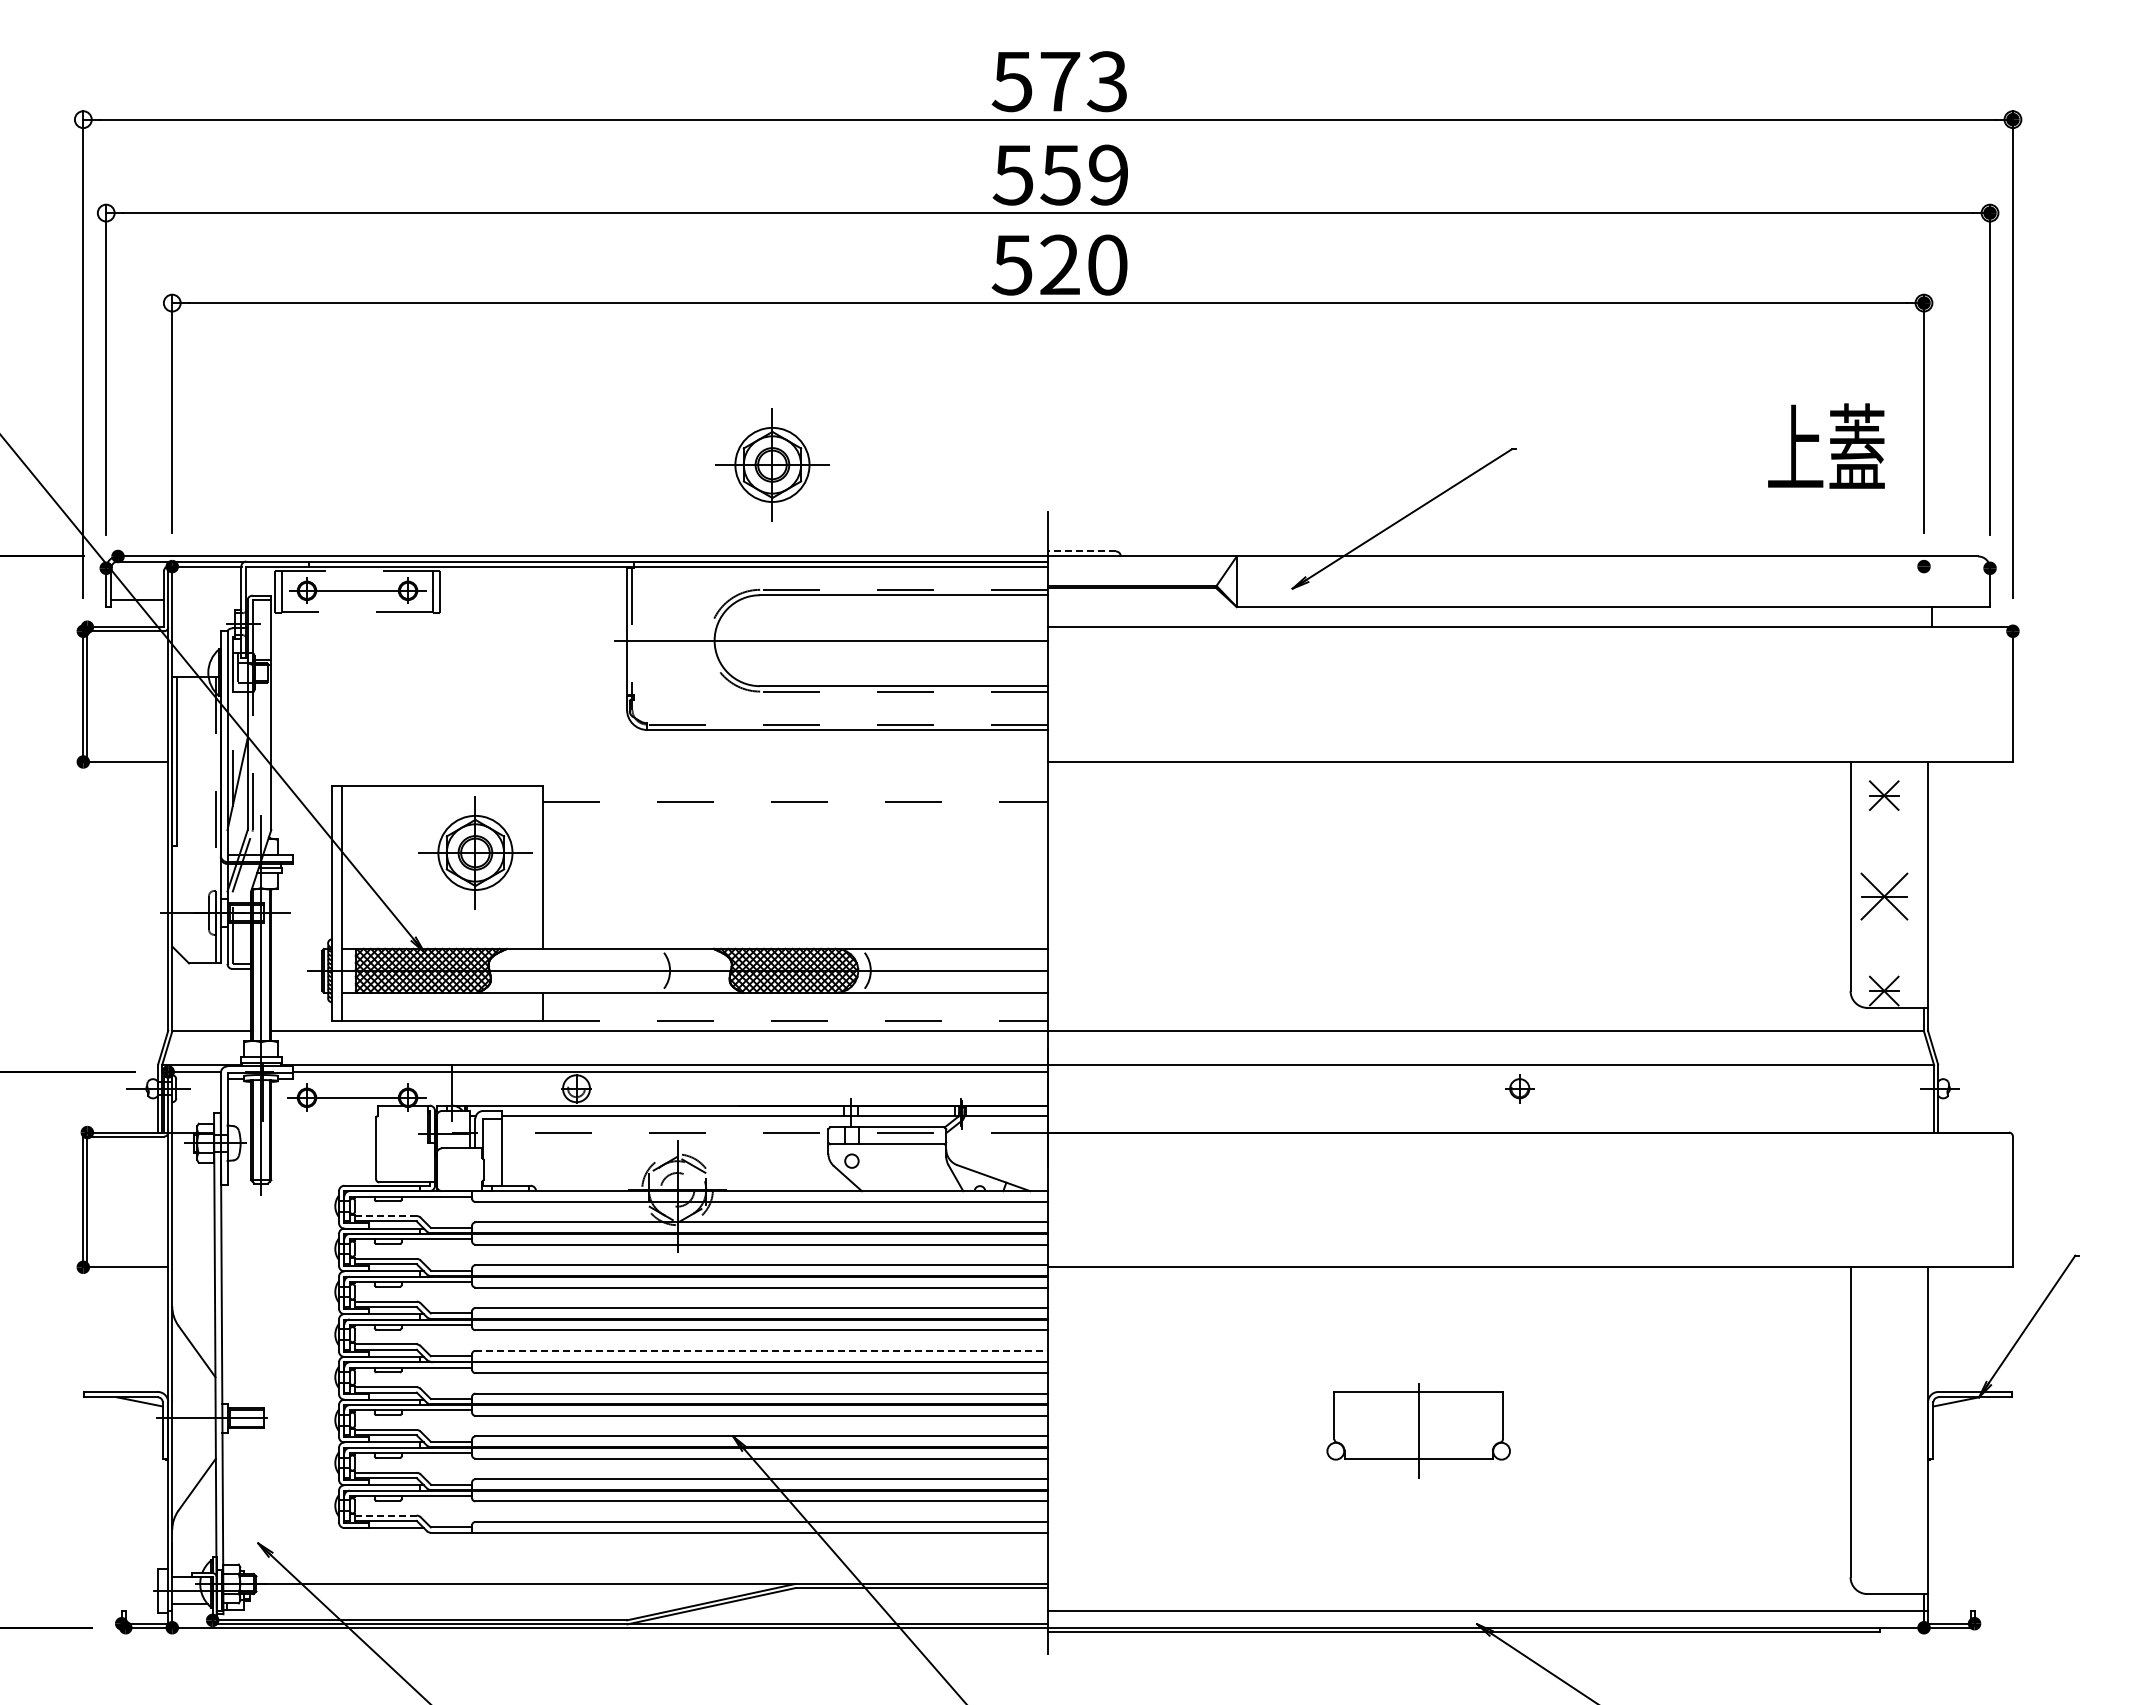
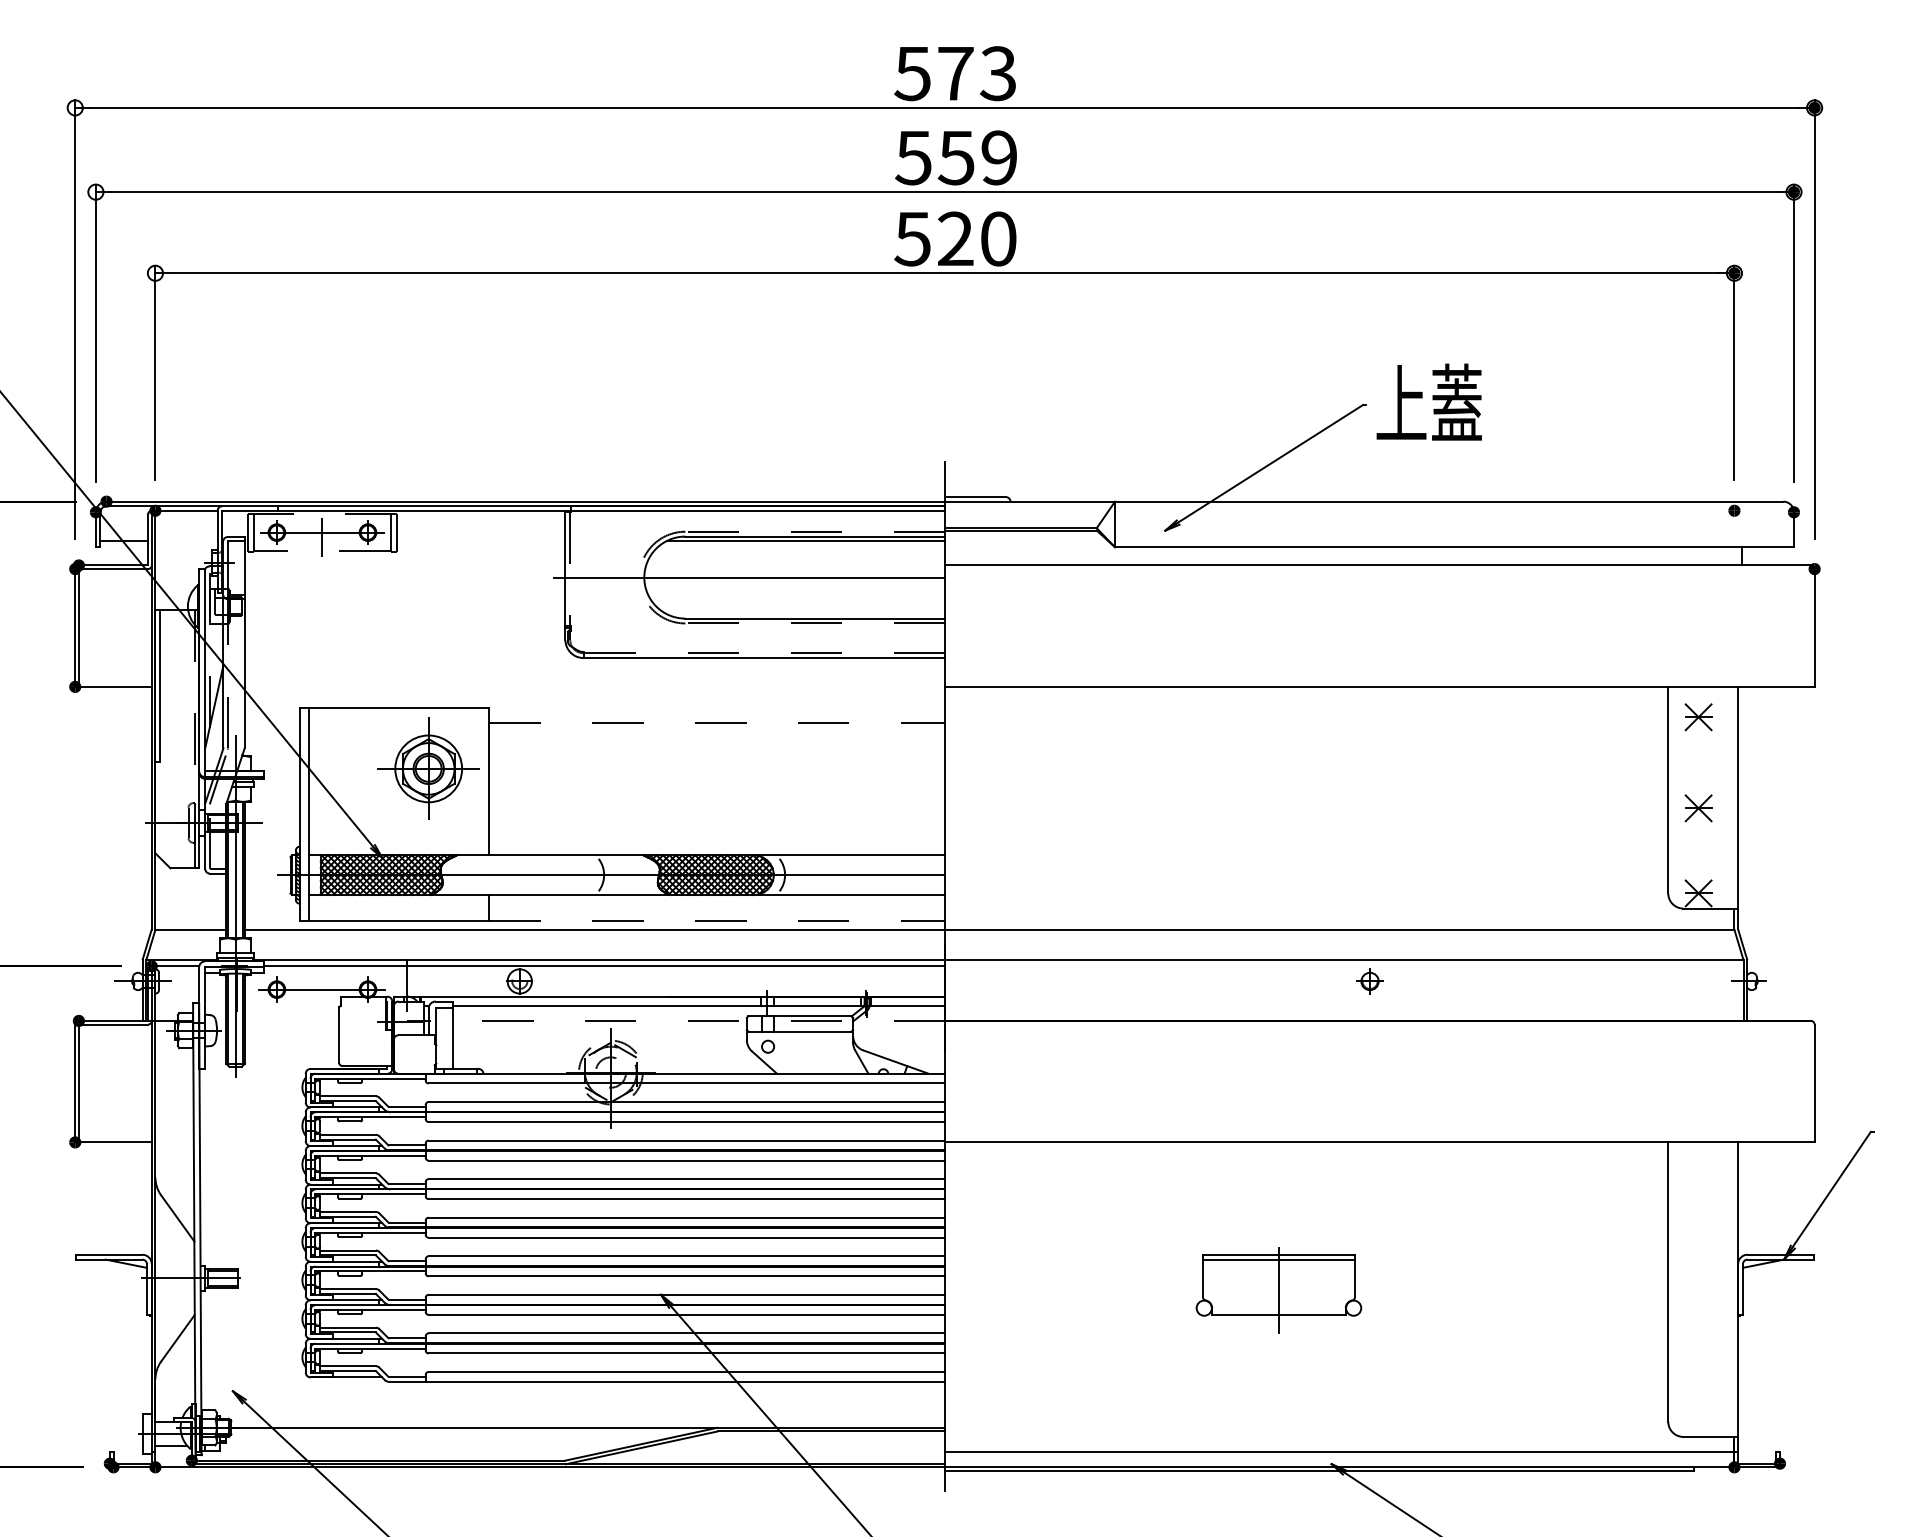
text: (1826, 445) -> (1429, 401), moved
part: (772, 464) -> (696, 418), removed
line: (1081, 551) -> (975, 497), dashed -> solid
line: (357, 595) -> (322, 536), added
line: (893, 600) -> (805, 541), added
part: (1883, 896) -> (1697, 808), size x0.62
line: (386, 1216) -> (348, 1096), dashed -> solid
line: (762, 1350) -> (687, 1217), dashed -> solid
line: (1418, 1397) -> (1278, 1259), added
line: (386, 1515) -> (348, 1366), dashed -> solid

